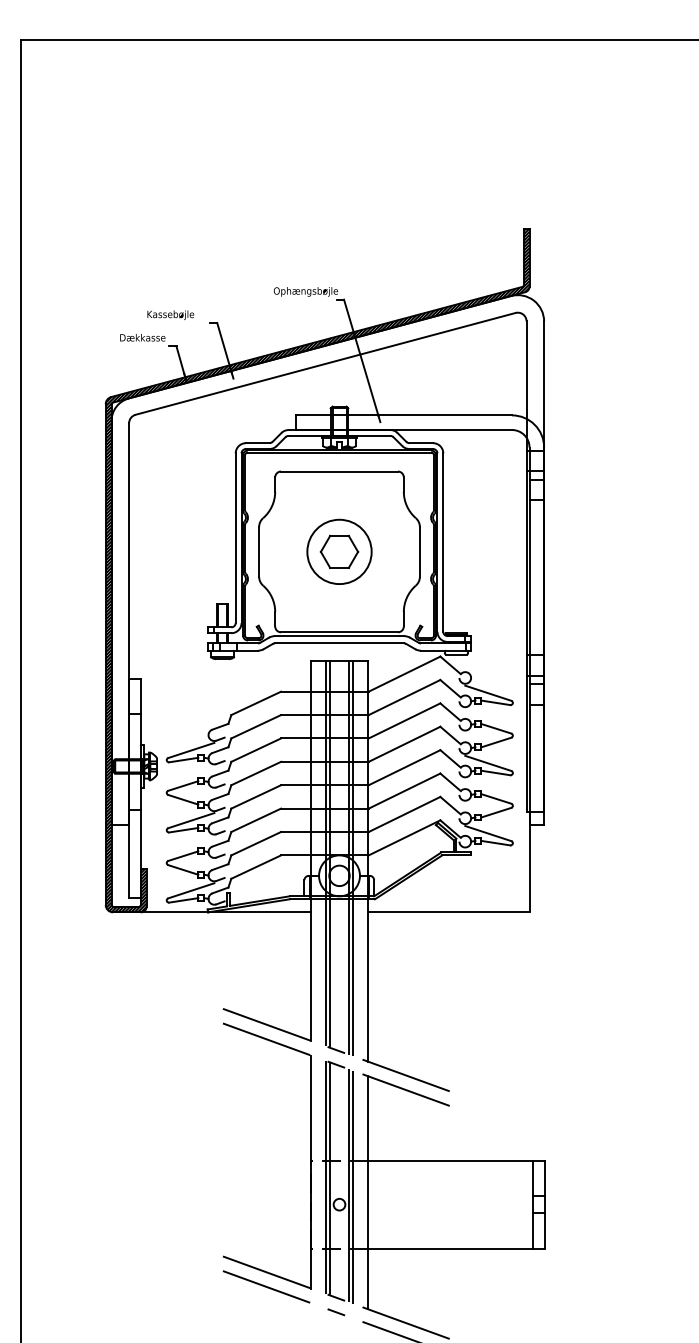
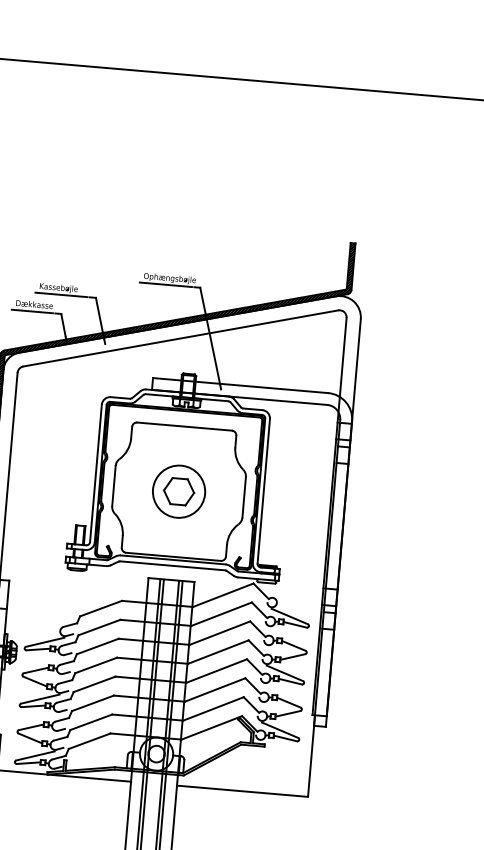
line: (301, 299) -> (165, 284), added
line: (174, 323) -> (61, 295), added
line: (140, 346) -> (32, 311), added

